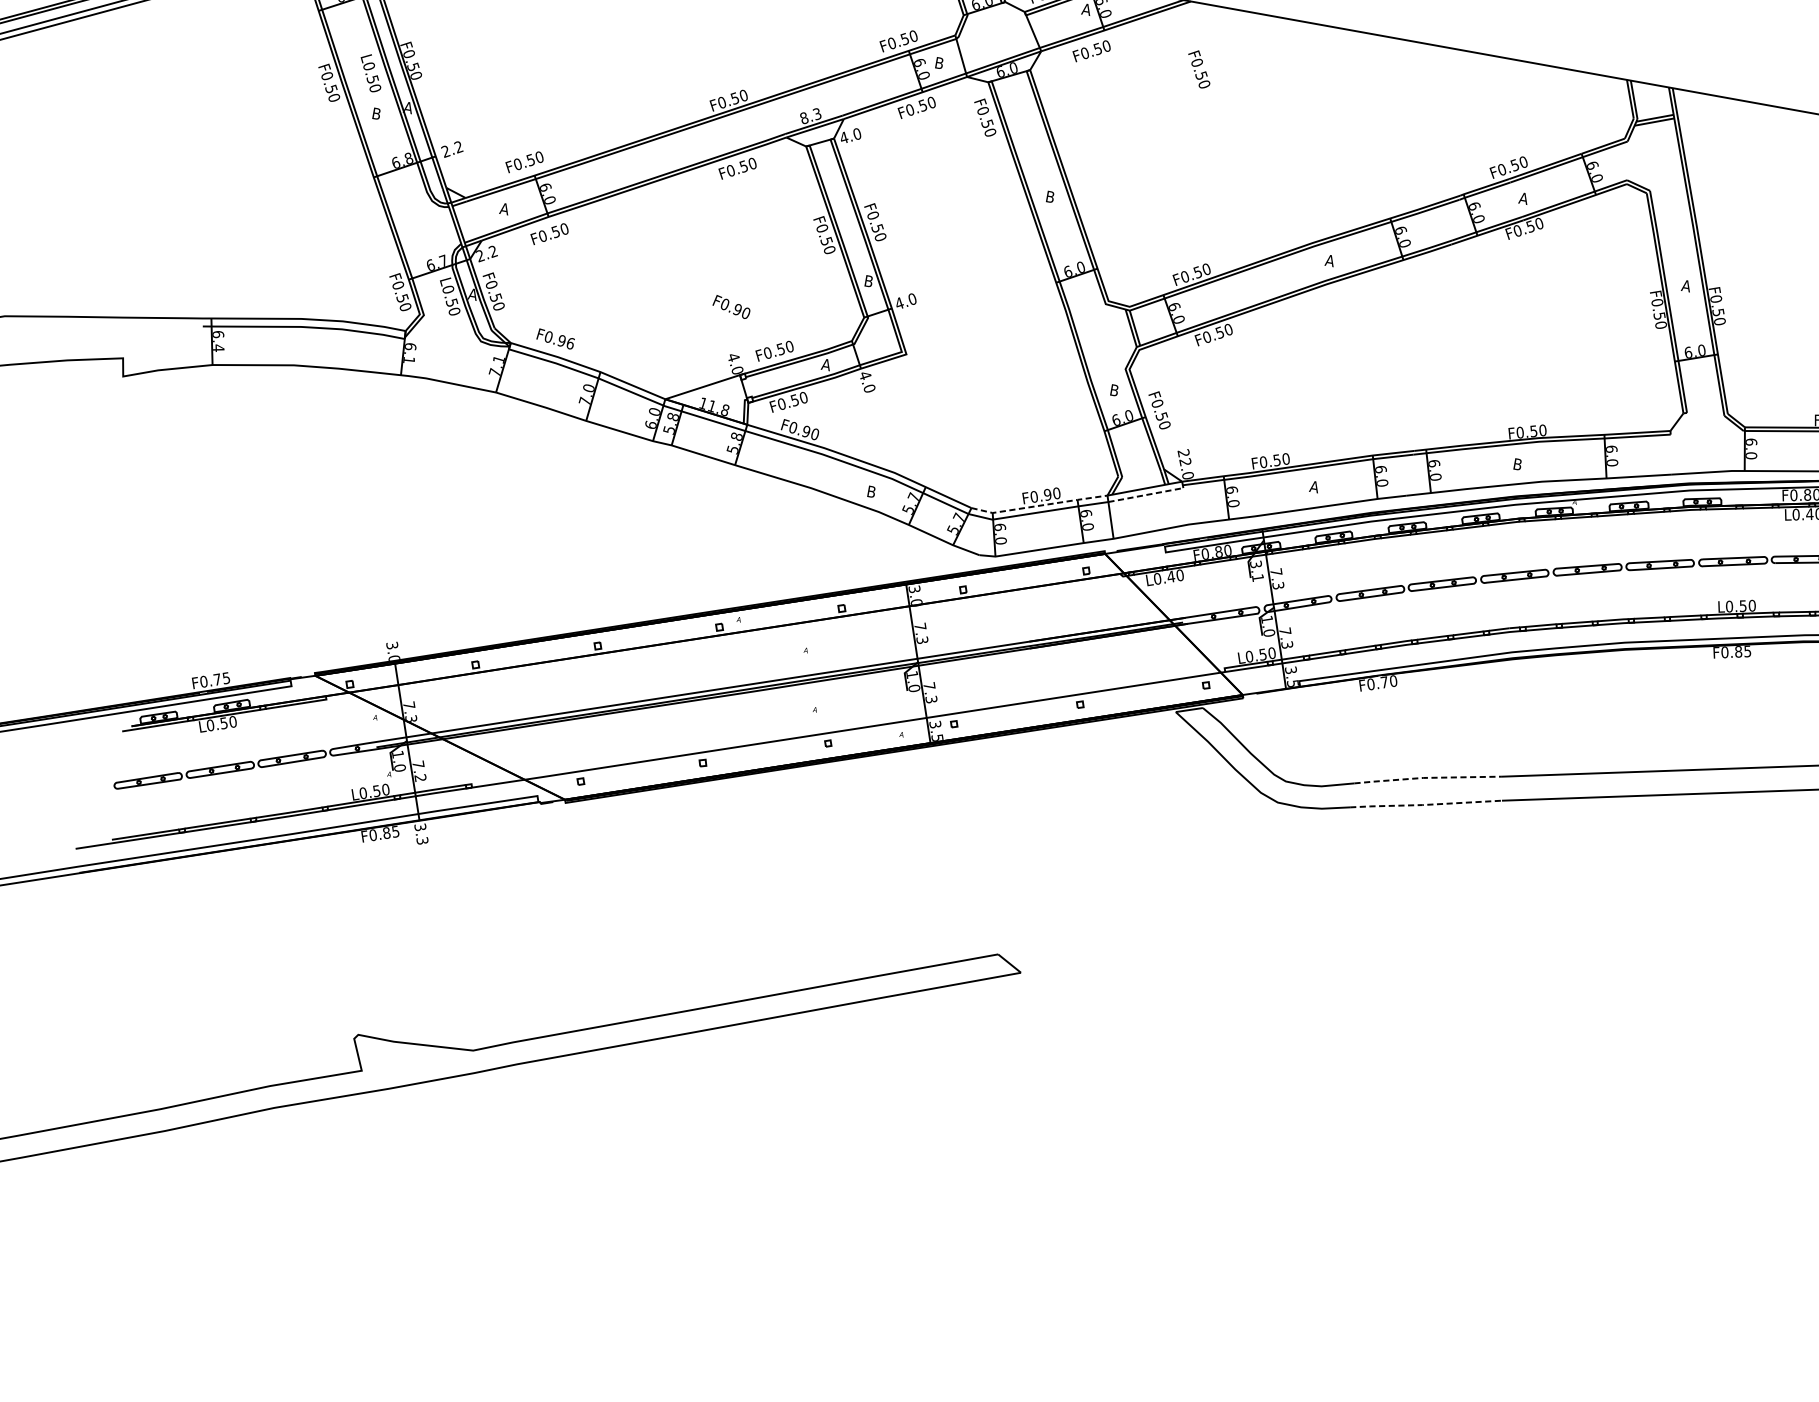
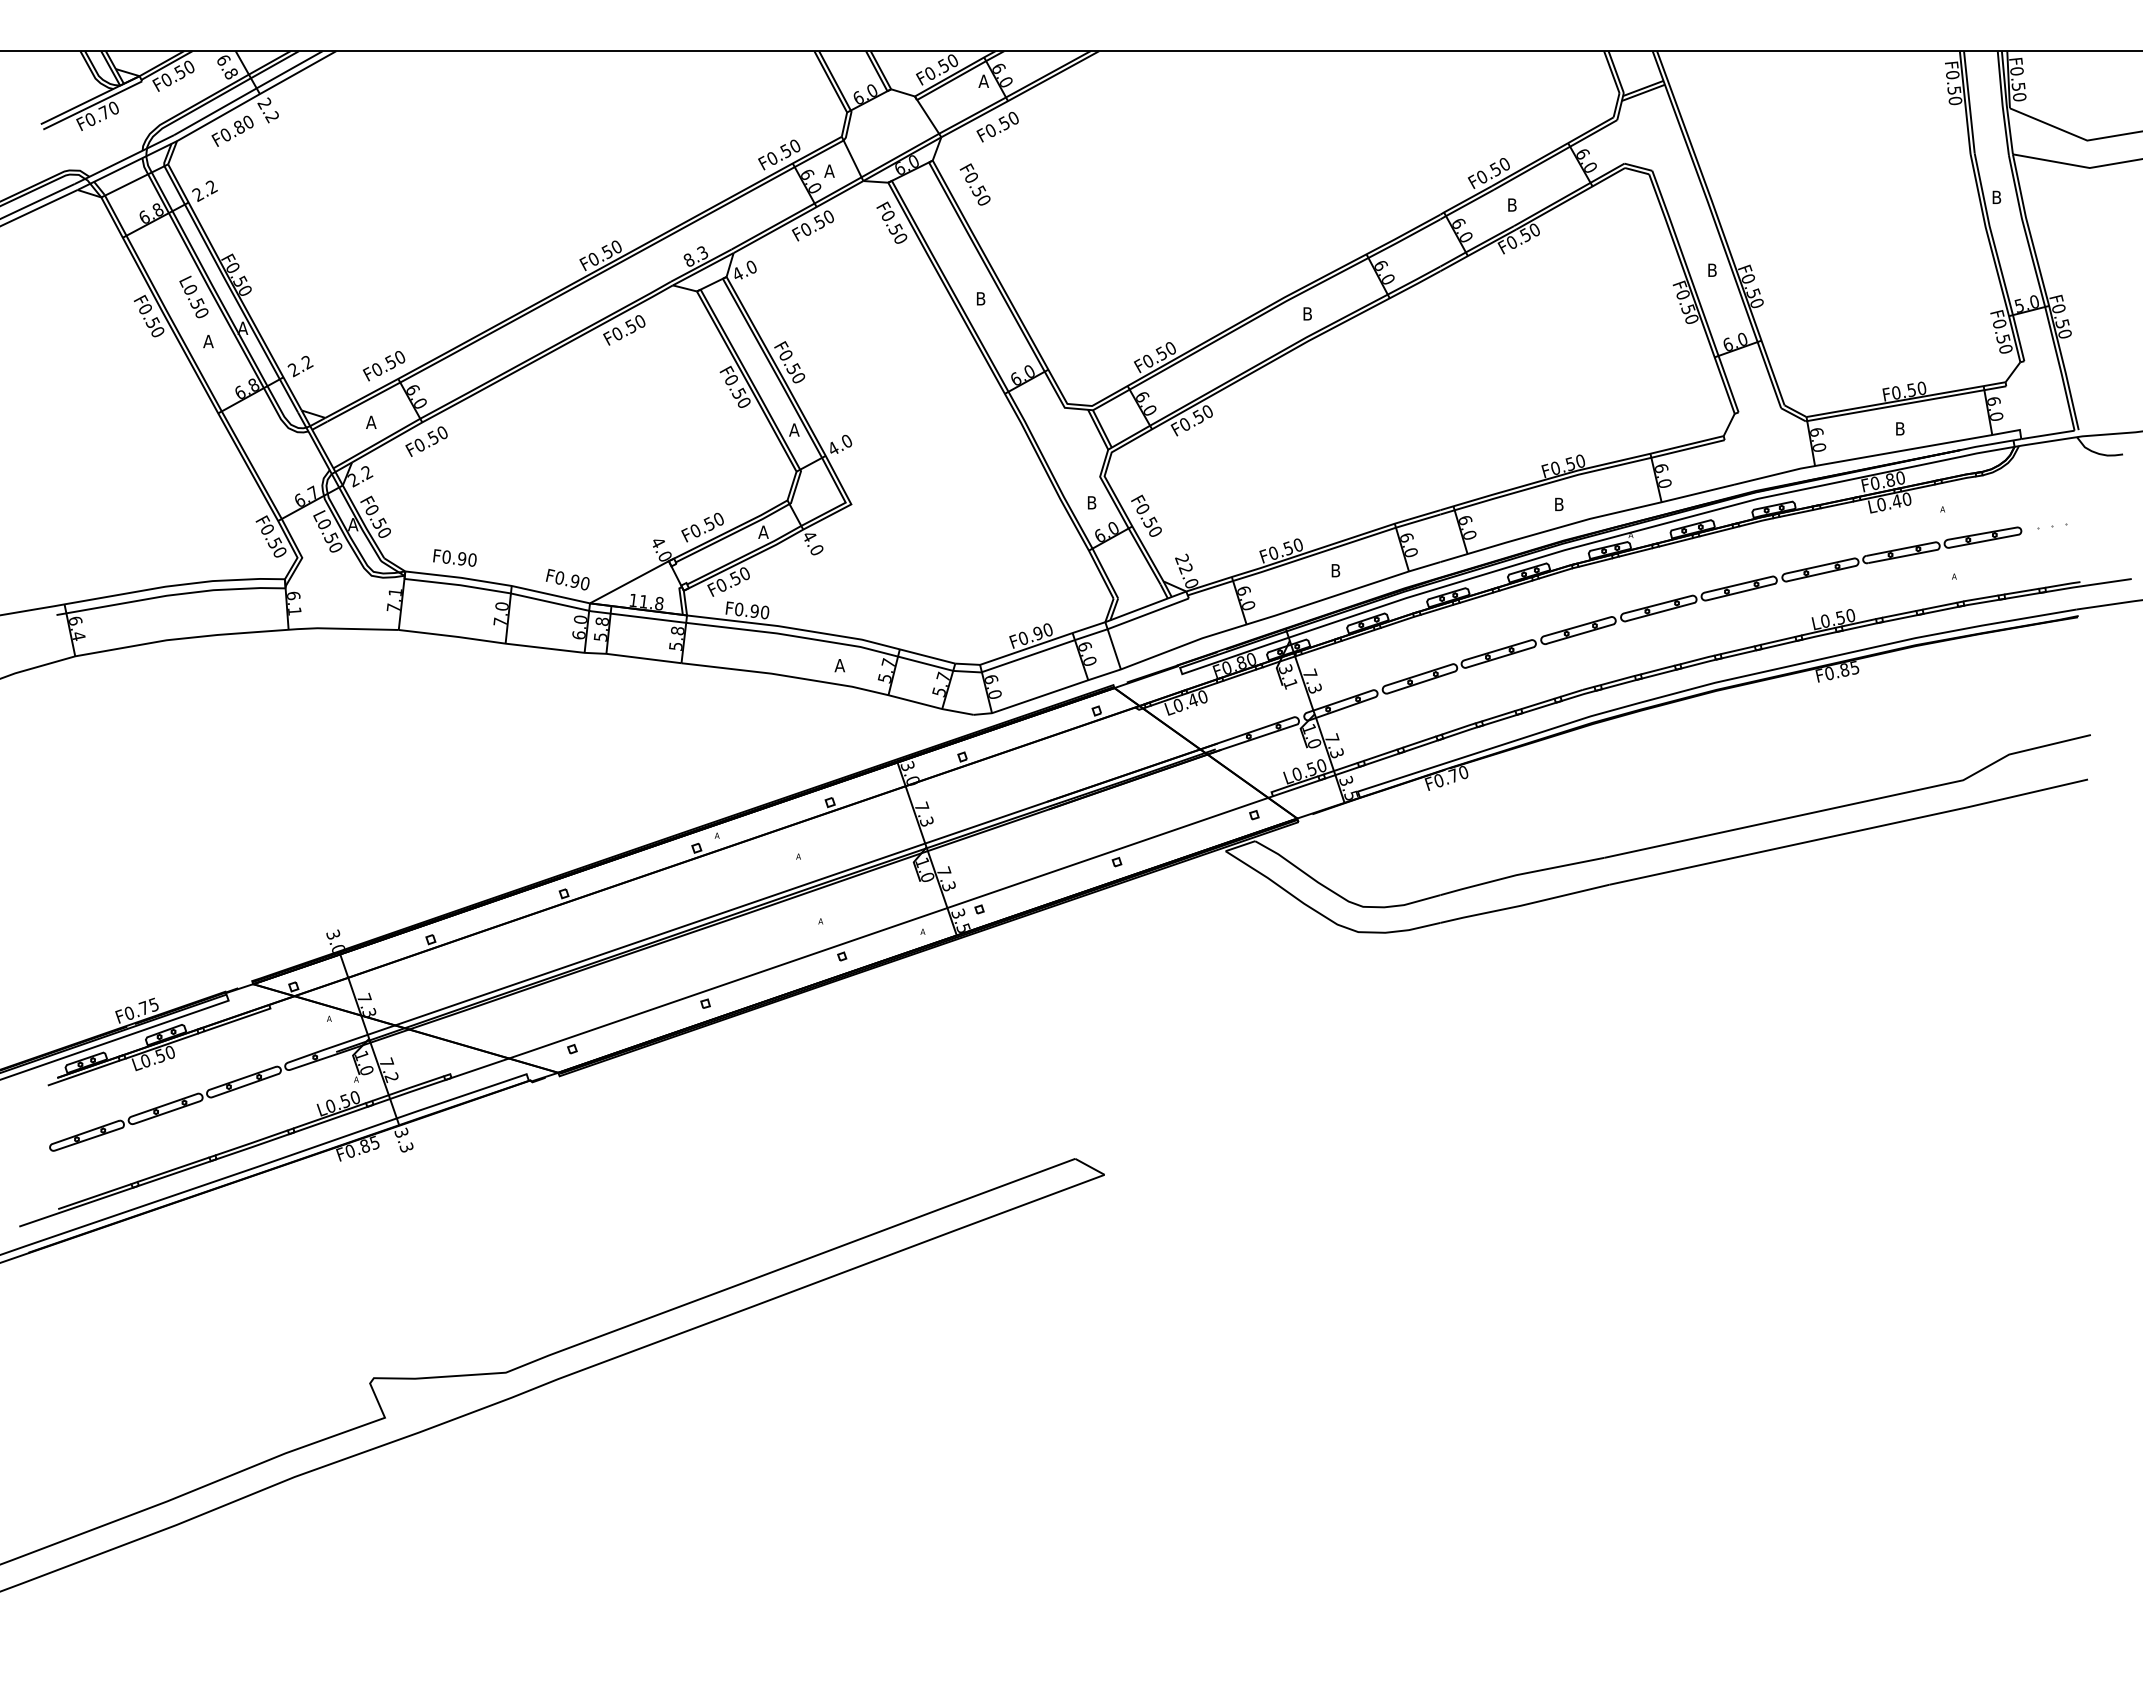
text: (939, 62) -> (829, 170), B -> A
text: (1198, 69) -> (974, 184), moved
text: (376, 113) -> (208, 341), B -> A
text: (1524, 198) -> (1512, 204), A -> B
text: (1330, 260) -> (1307, 313), A -> B
text: (868, 280) -> (794, 429), B -> A
text: (1686, 285) -> (1712, 269), A -> B
text: (731, 306) -> (567, 579), moved
text: (570, 343) -> (472, 559), F0.96 -> F0.90
text: (1314, 486) -> (1335, 570), A -> B
text: (871, 491) -> (839, 665), B -> A
line: (1146, 494) -> (1148, 613), dashed -> solid
line: (1039, 505) -> (1031, 647), dashed -> solid
line: (1427, 778) -> (1521, 874), dashed -> solid
line: (1424, 805) -> (1523, 905), dashed -> solid

